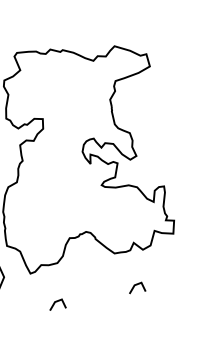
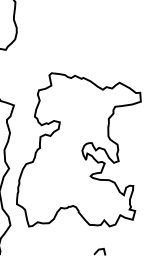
line: (56, 303) -> (42, 250), removed

